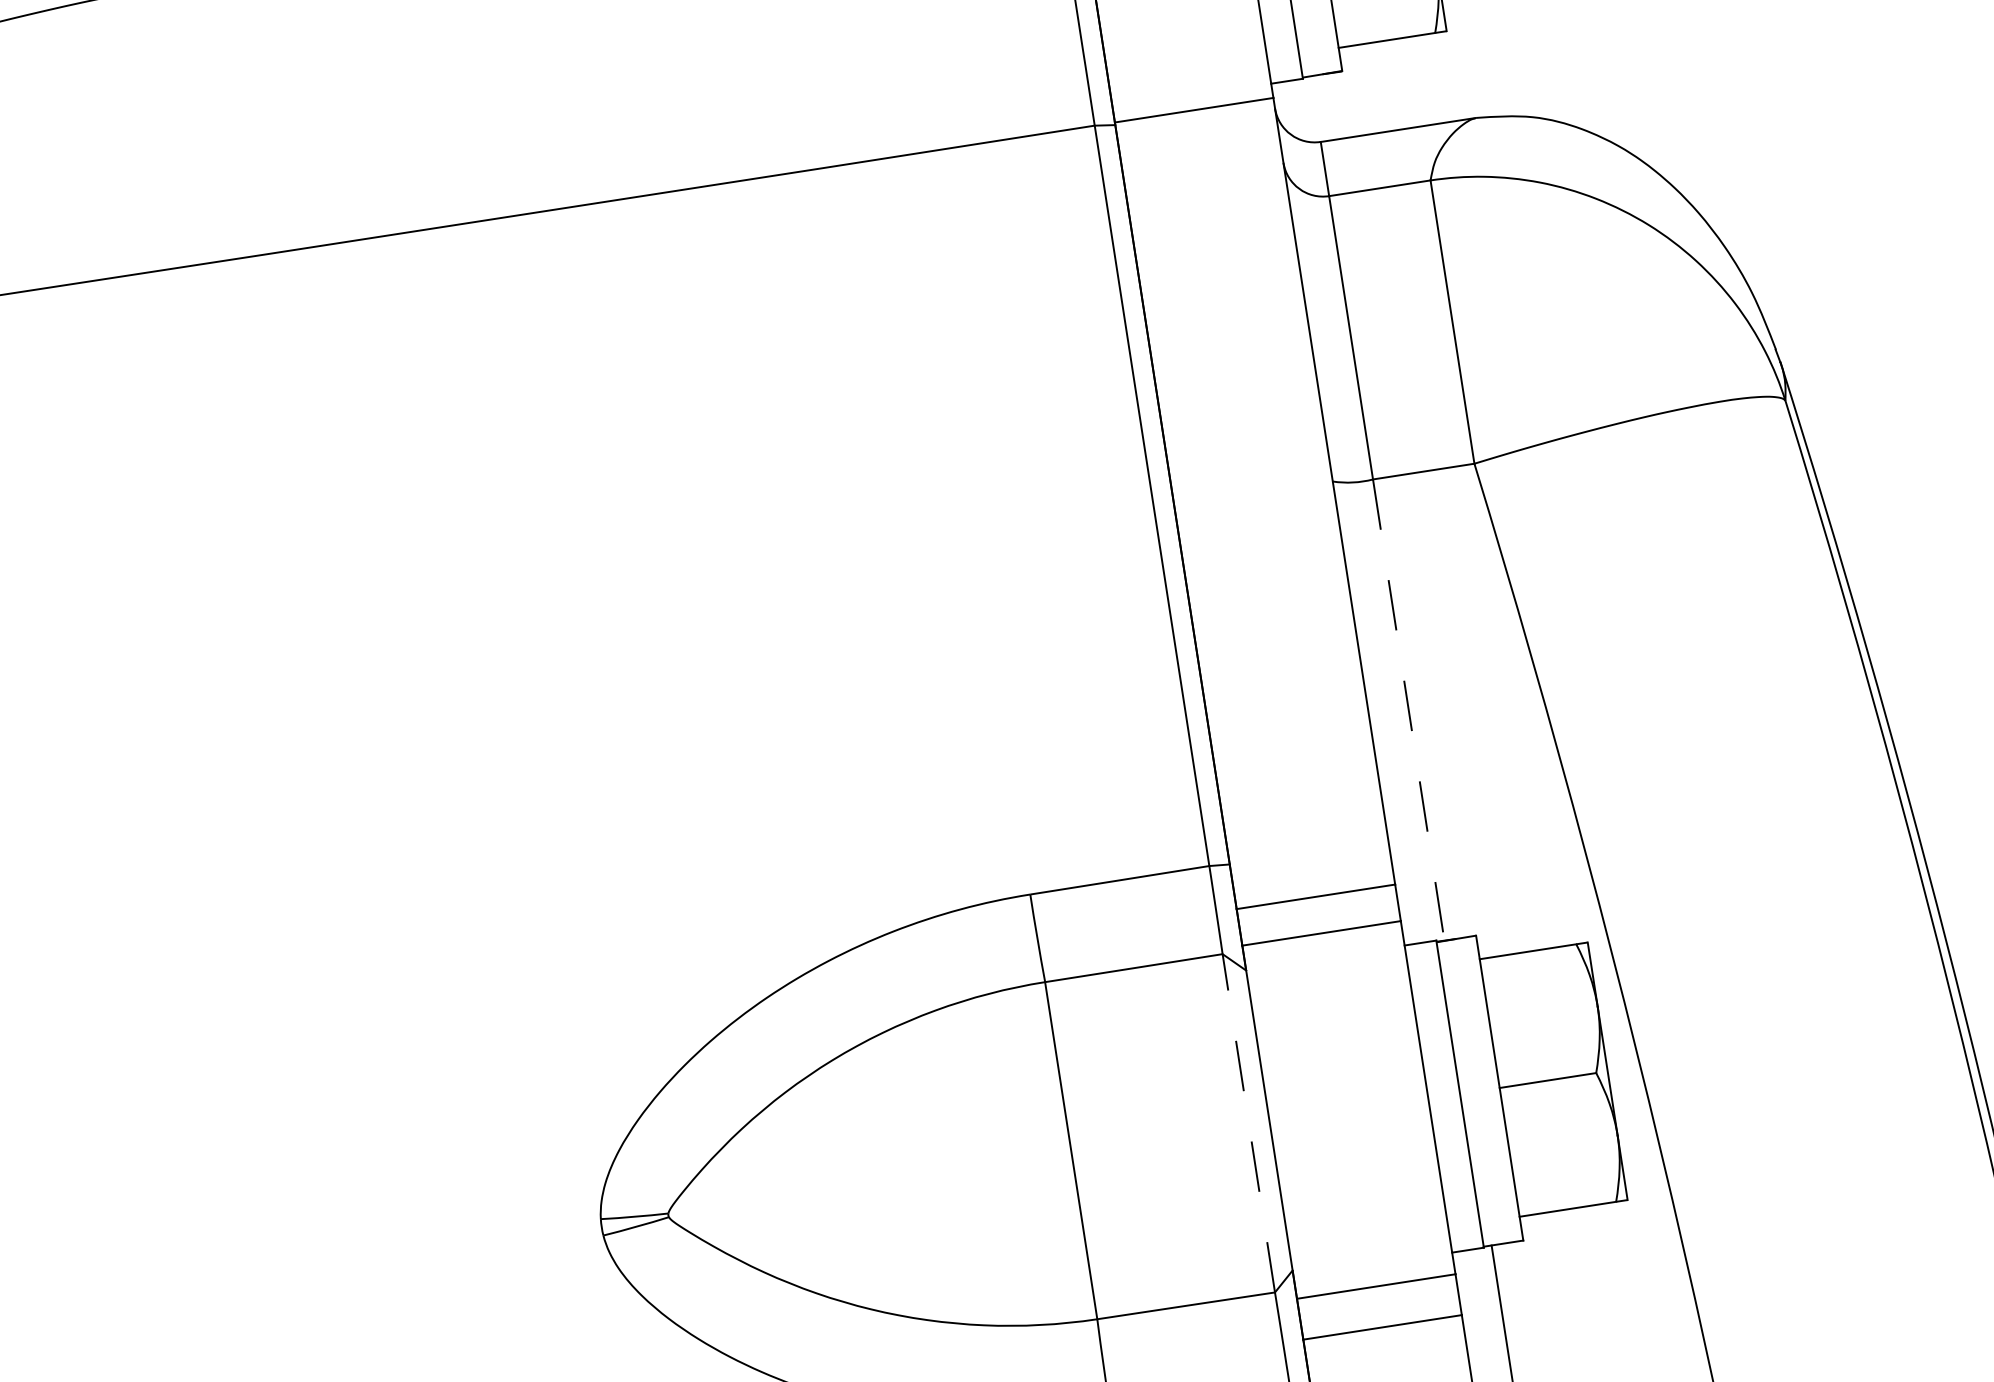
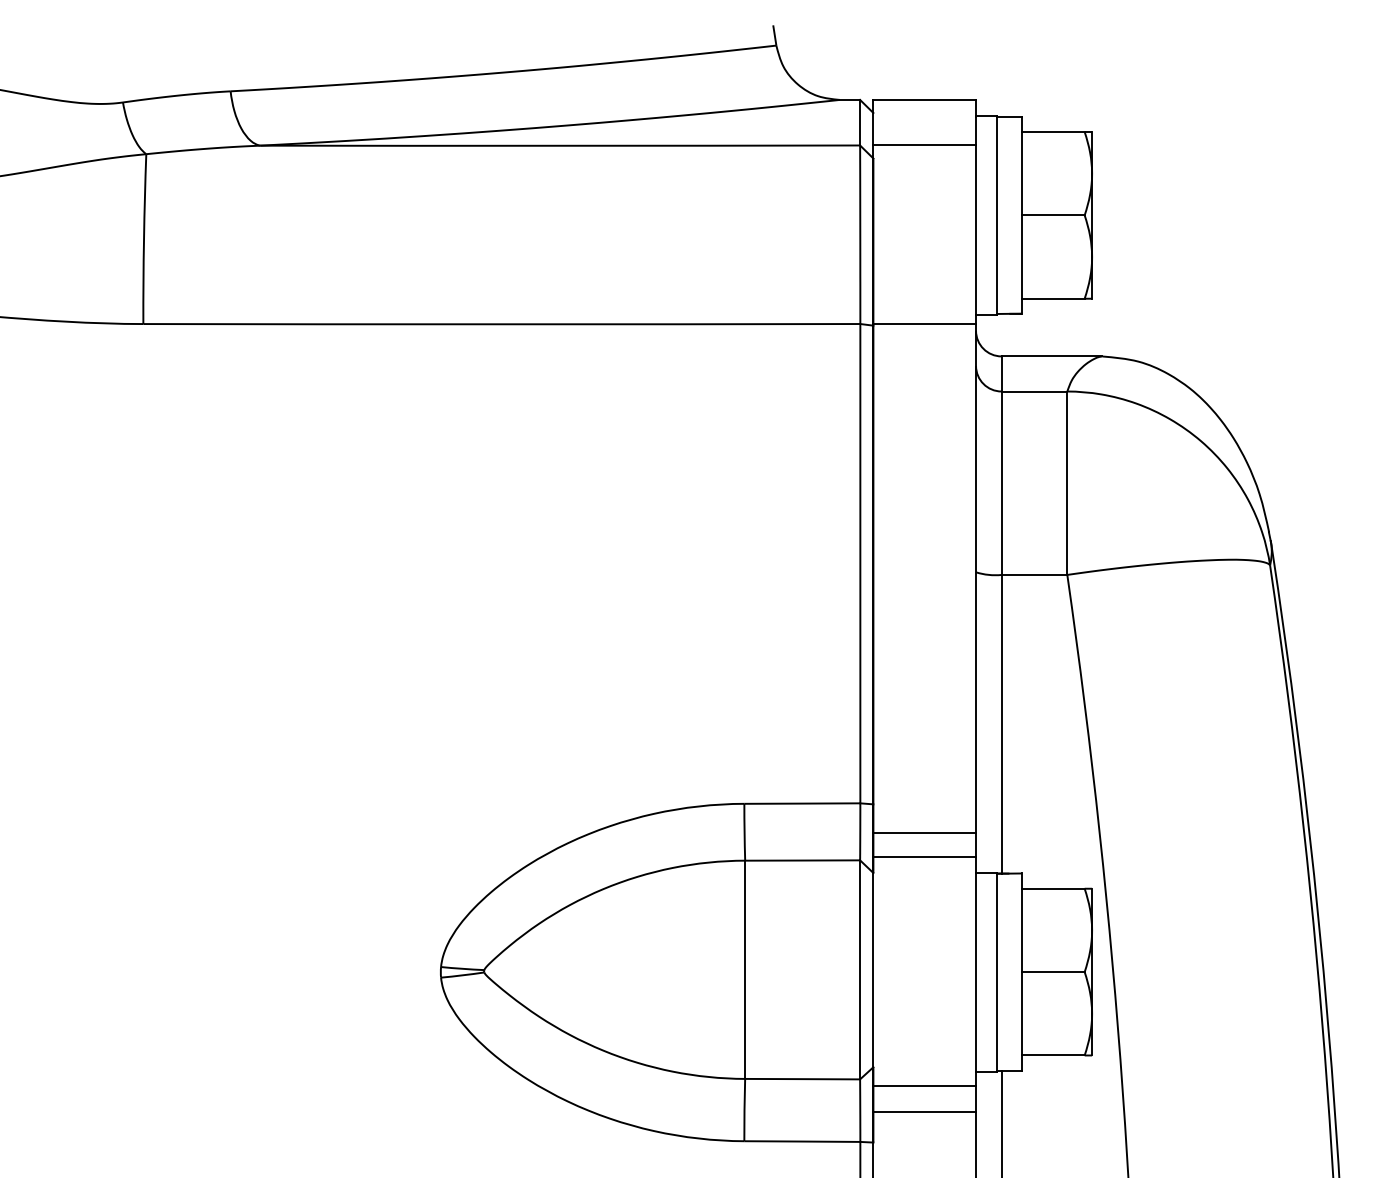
line: (1408, 710) -> (1001, 724), dashed -> solid
line: (1249, 1122) -> (860, 969), dashed -> solid

